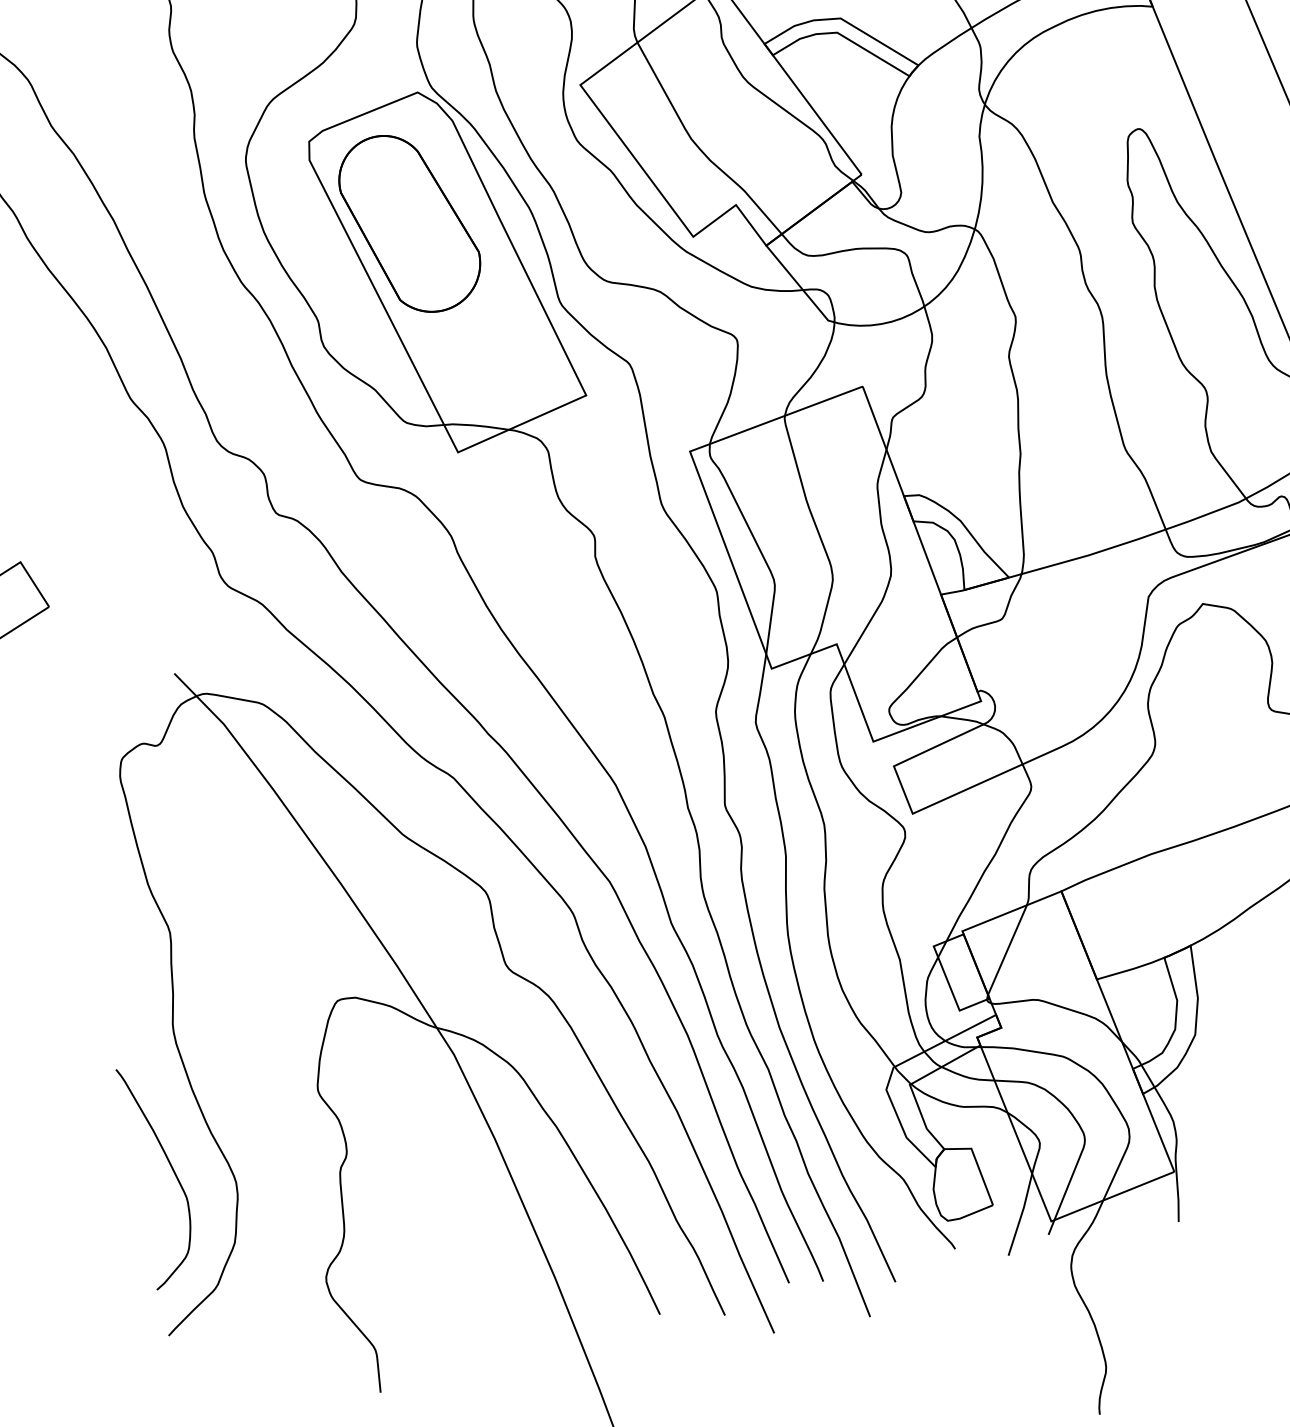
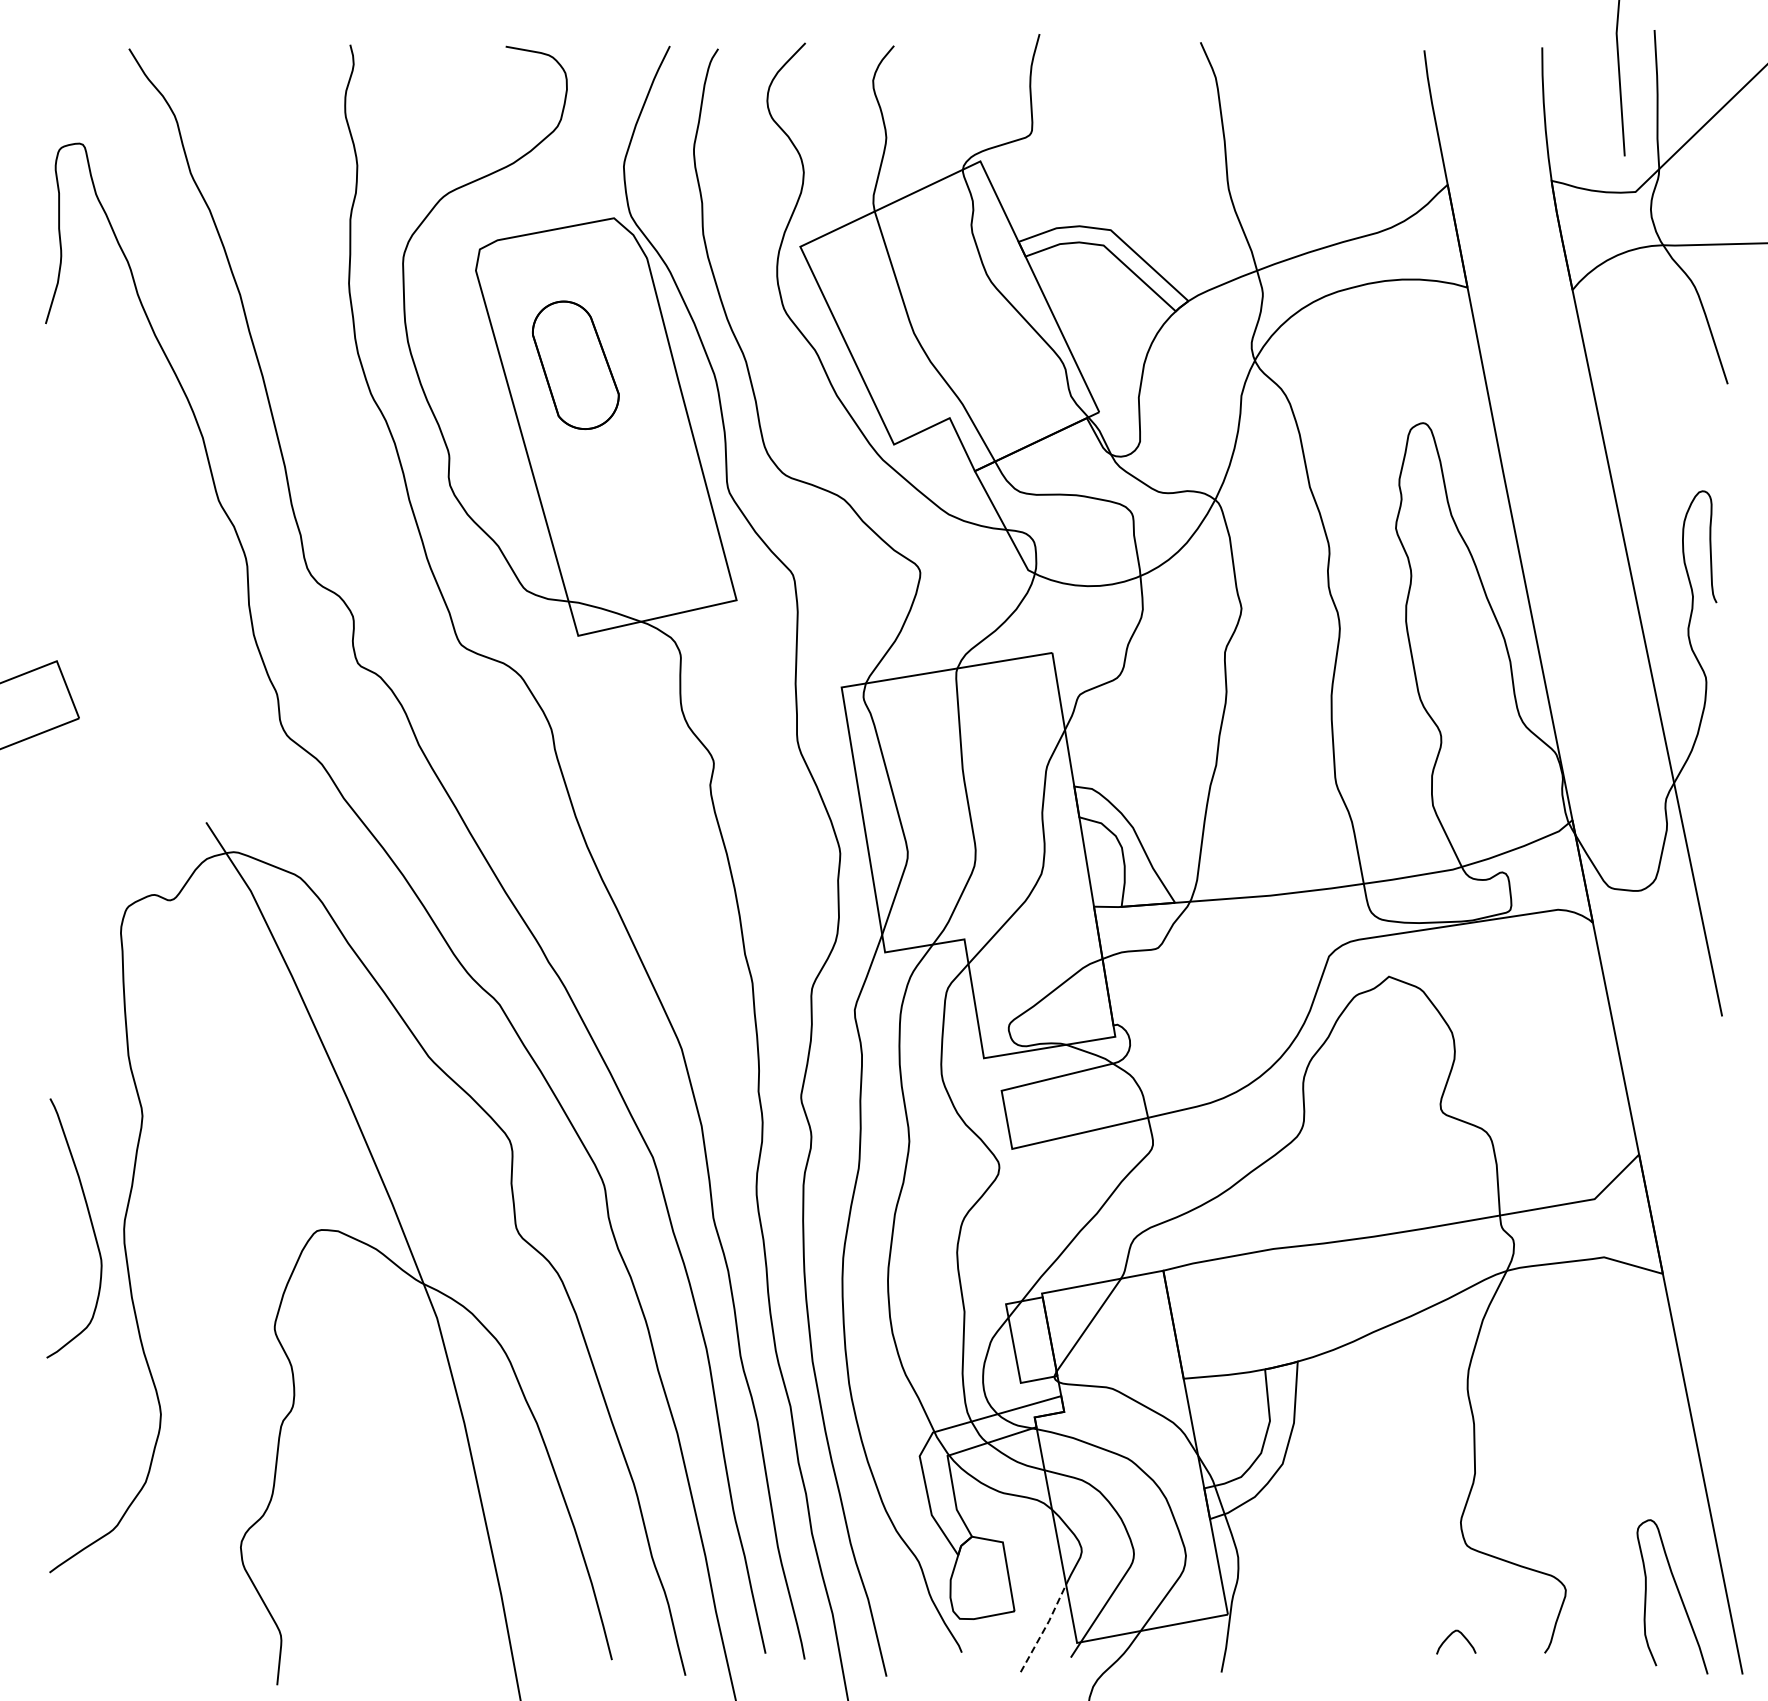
part: (409, 223) -> (575, 365), size x0.6
curve: (171, 1167) -> (90, 1222), moved
line: (1021, 1214) -> (1044, 1628), solid -> dashed

